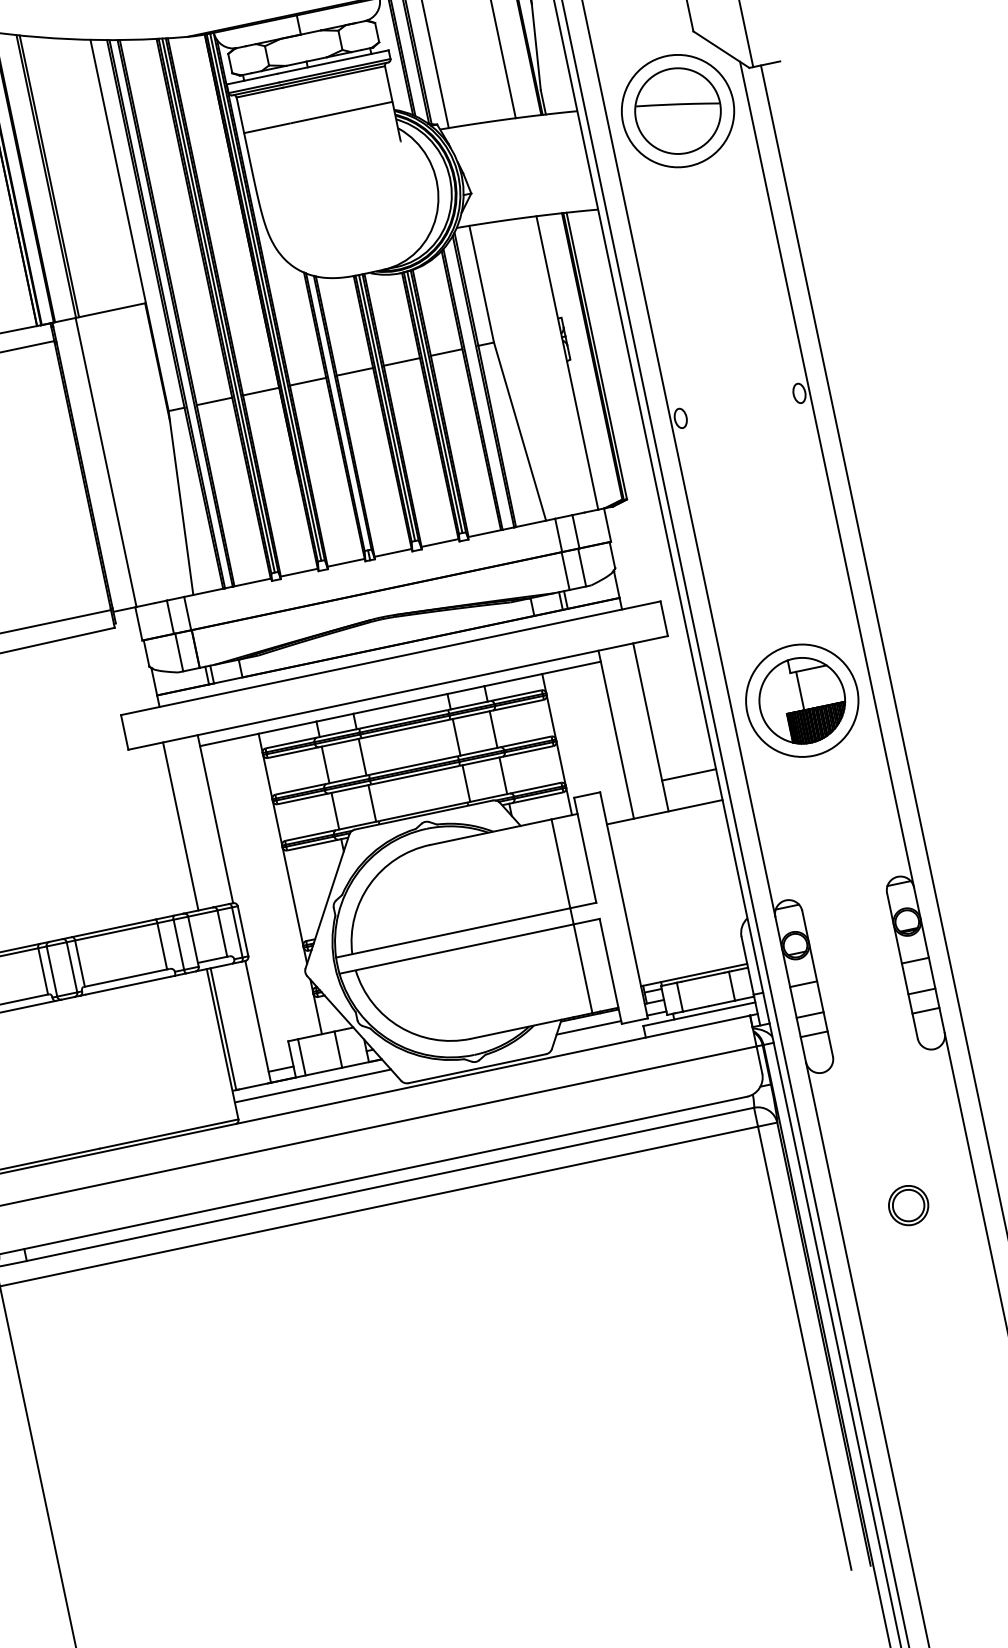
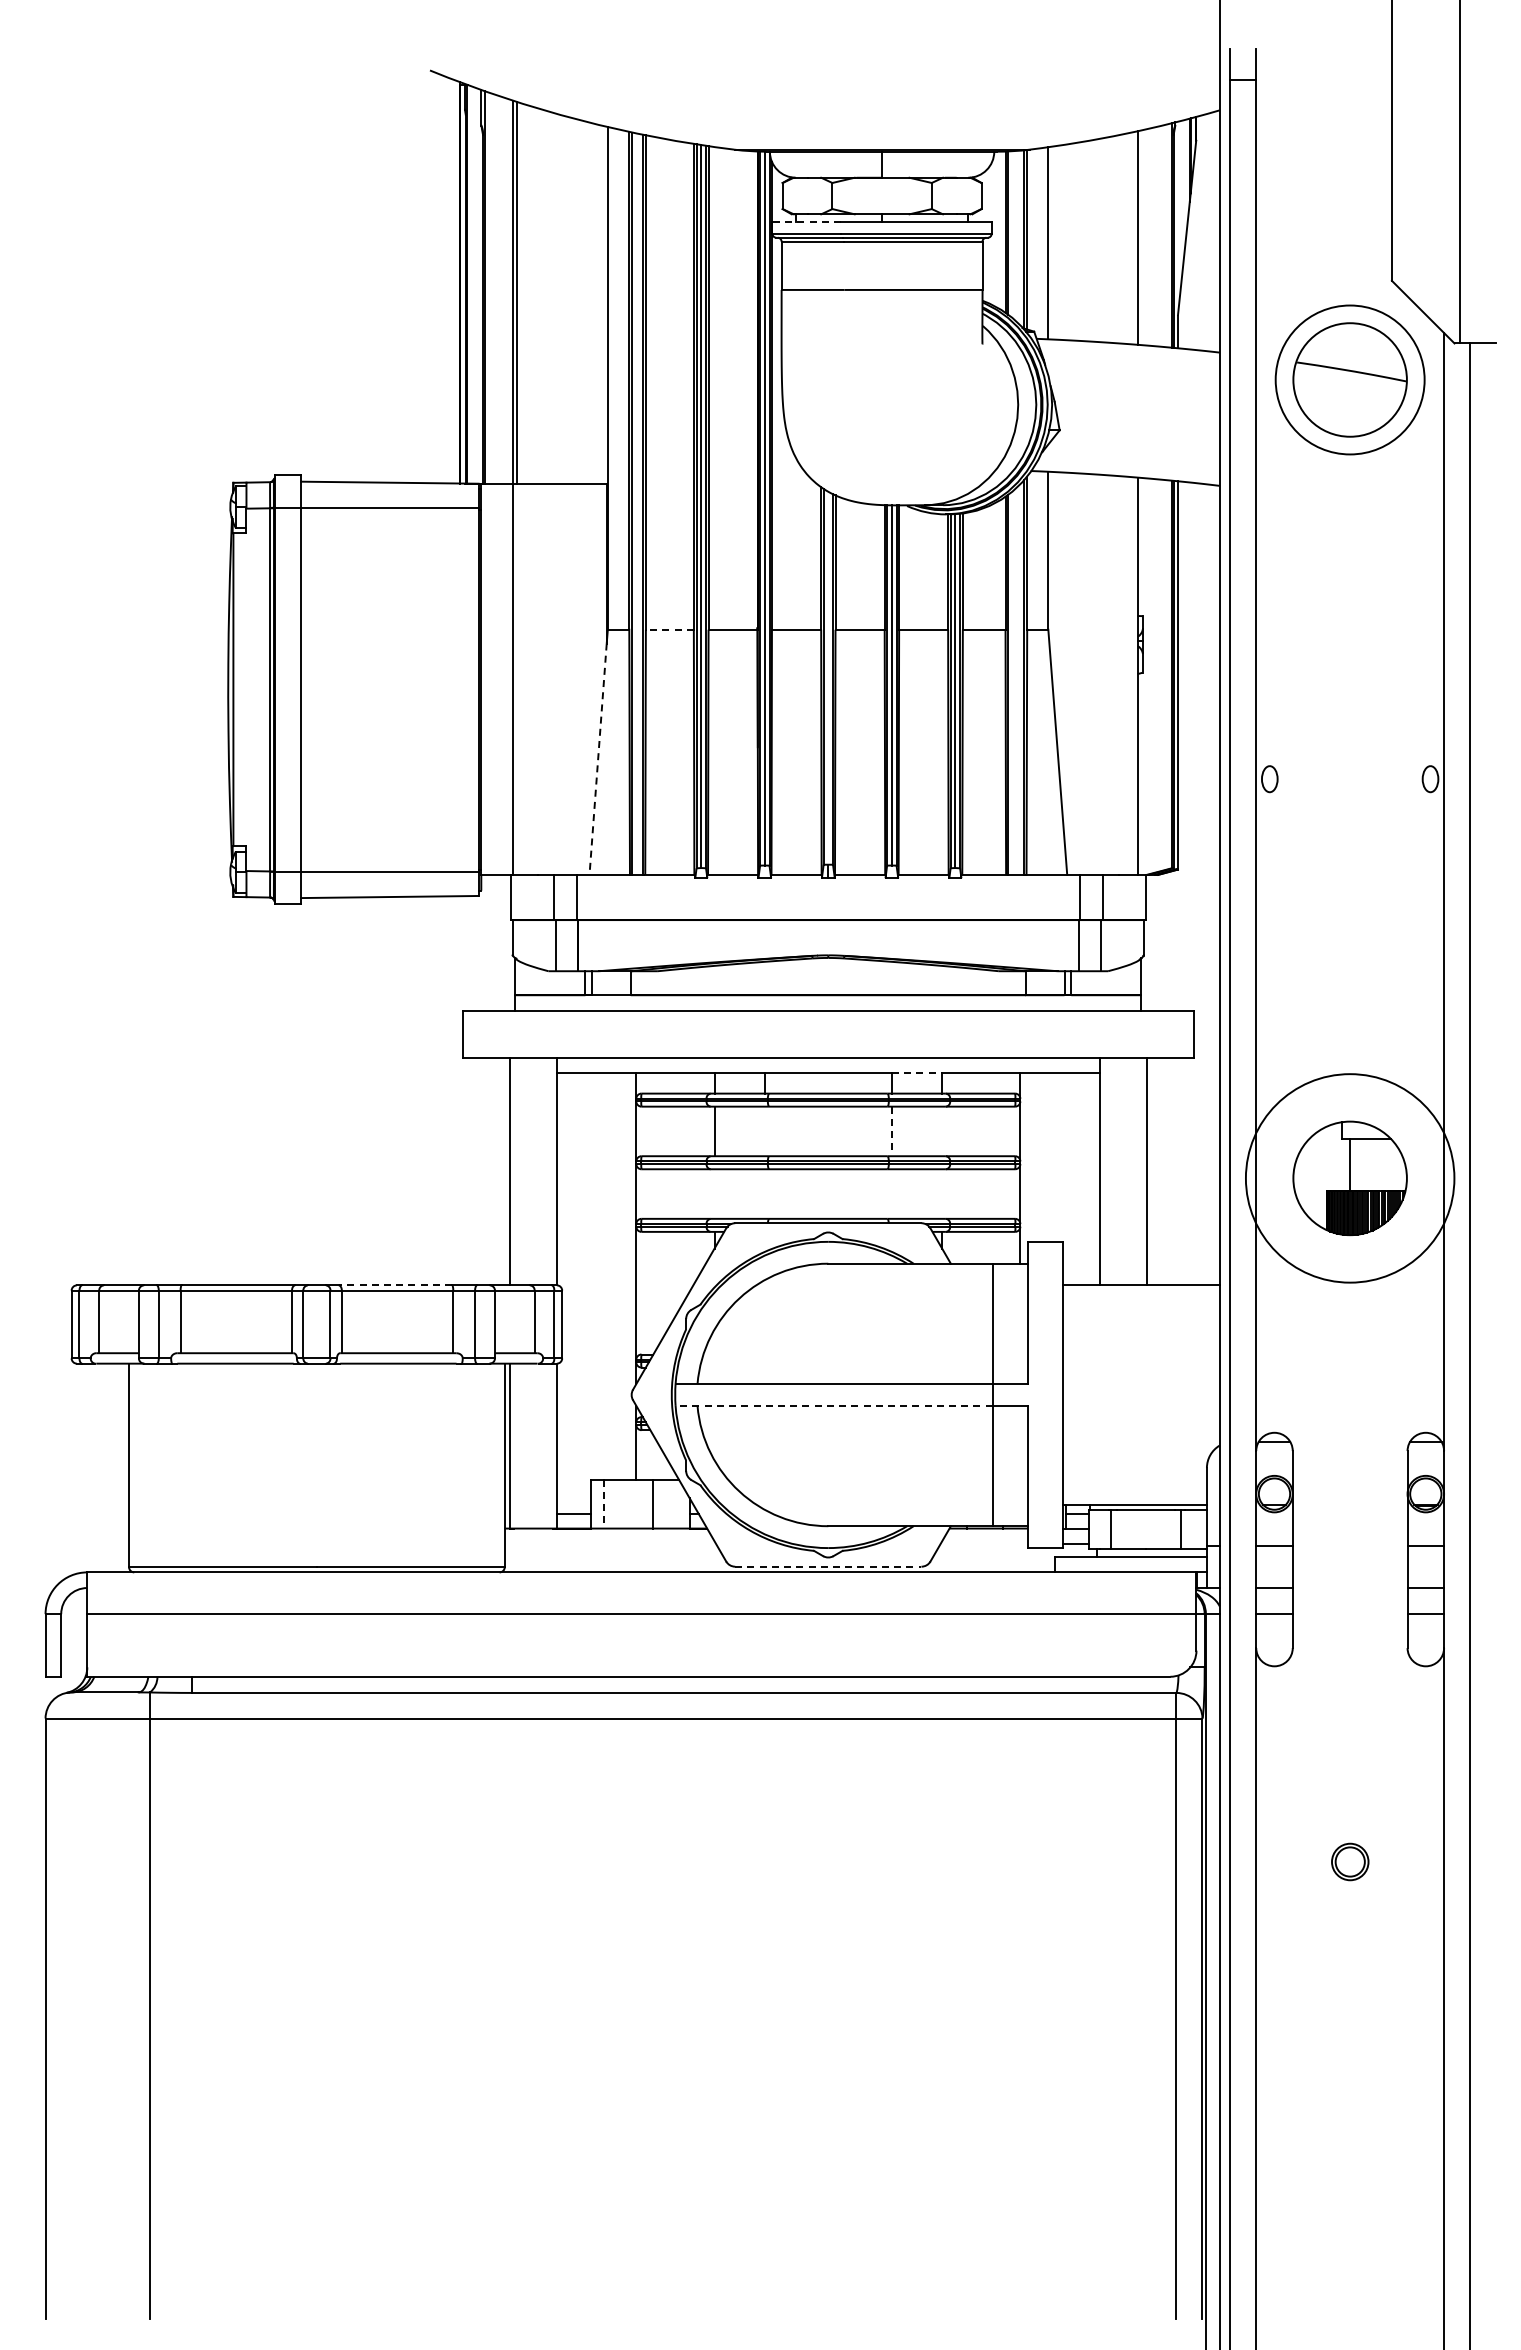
line: (252, 79) -> (806, 222), solid -> dashed
line: (214, 401) -> (669, 629), solid -> dashed
line: (181, 508) -> (598, 759), solid -> dashed
line: (466, 689) -> (917, 1072), solid -> dashed
circle: (801, 700) -> (1349, 1177), size x1.4
line: (493, 729) -> (942, 1131), removed
line: (456, 737) -> (892, 1131), solid -> dashed
line: (362, 757) -> (764, 1131), removed
line: (688, 774) -> (1182, 1243), removed
line: (503, 775) -> (942, 1193), removed
line: (466, 783) -> (892, 1193), removed
line: (372, 803) -> (764, 1193), removed
line: (335, 810) -> (714, 1193), removed
line: (113, 928) -> (395, 1285), solid -> dashed
line: (456, 948) -> (834, 1405), solid -> dashed
line: (588, 1028) -> (983, 1544), removed
line: (301, 1057) -> (603, 1504), solid -> dashed
line: (477, 1068) -> (828, 1566), solid -> dashed
line: (313, 1086) -> (610, 1544), removed
part: (908, 1205) -> (1350, 1861), size x0.7

